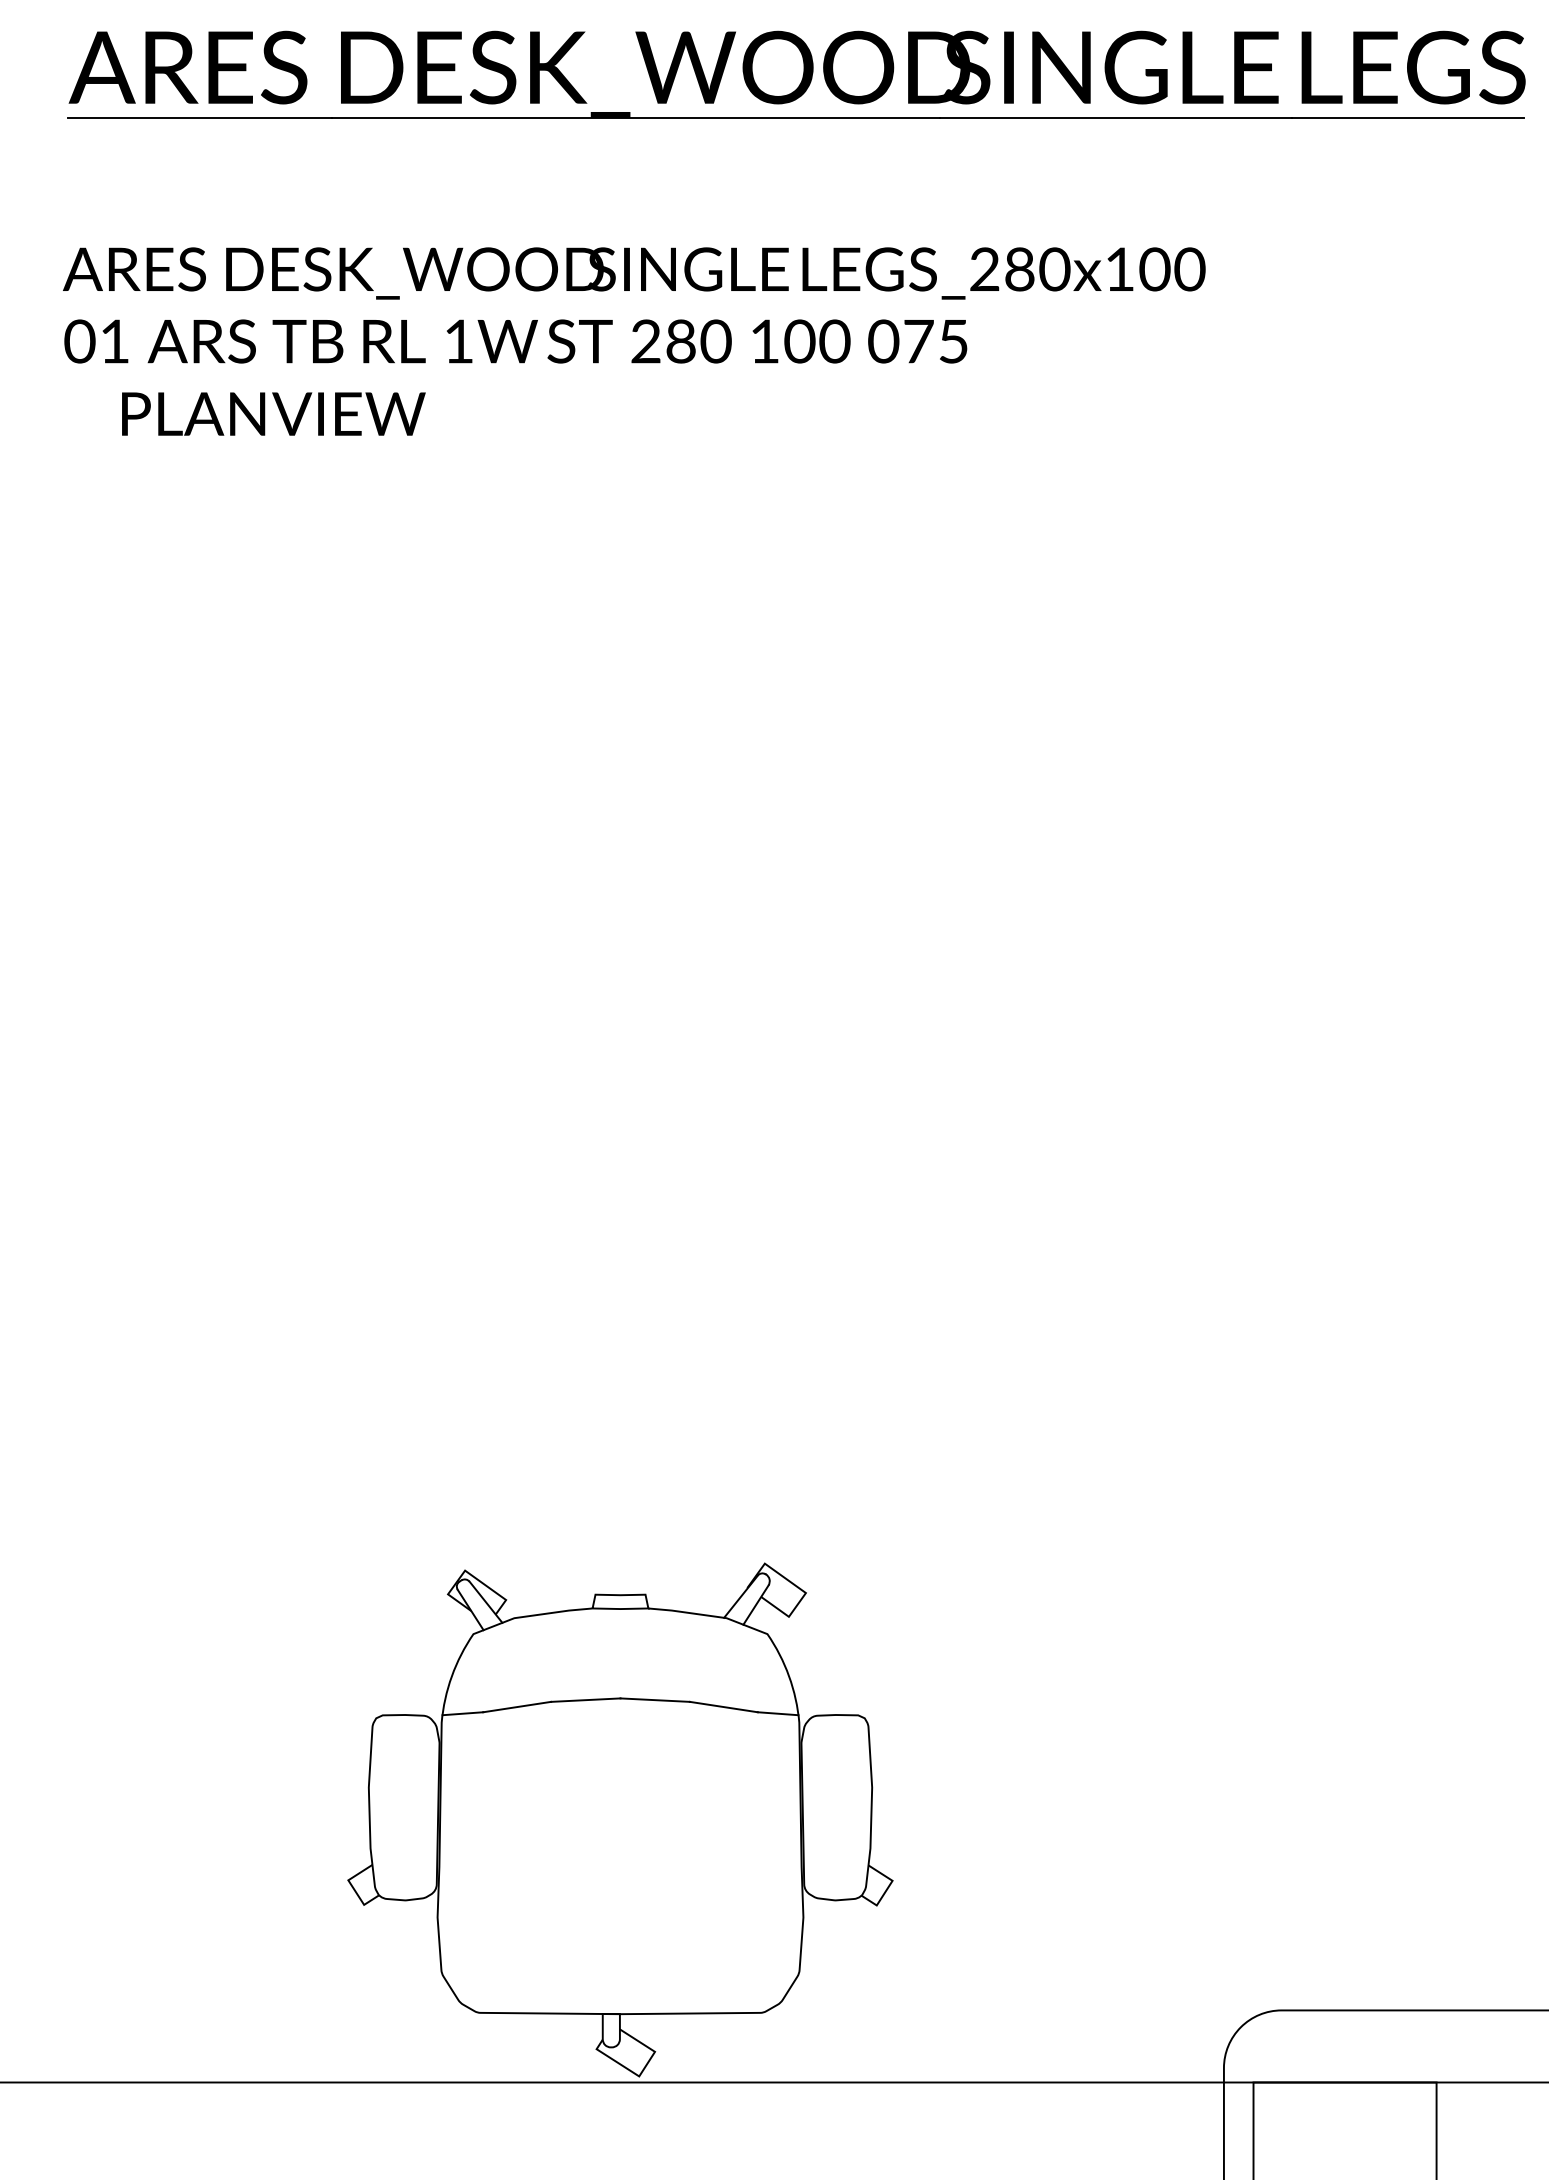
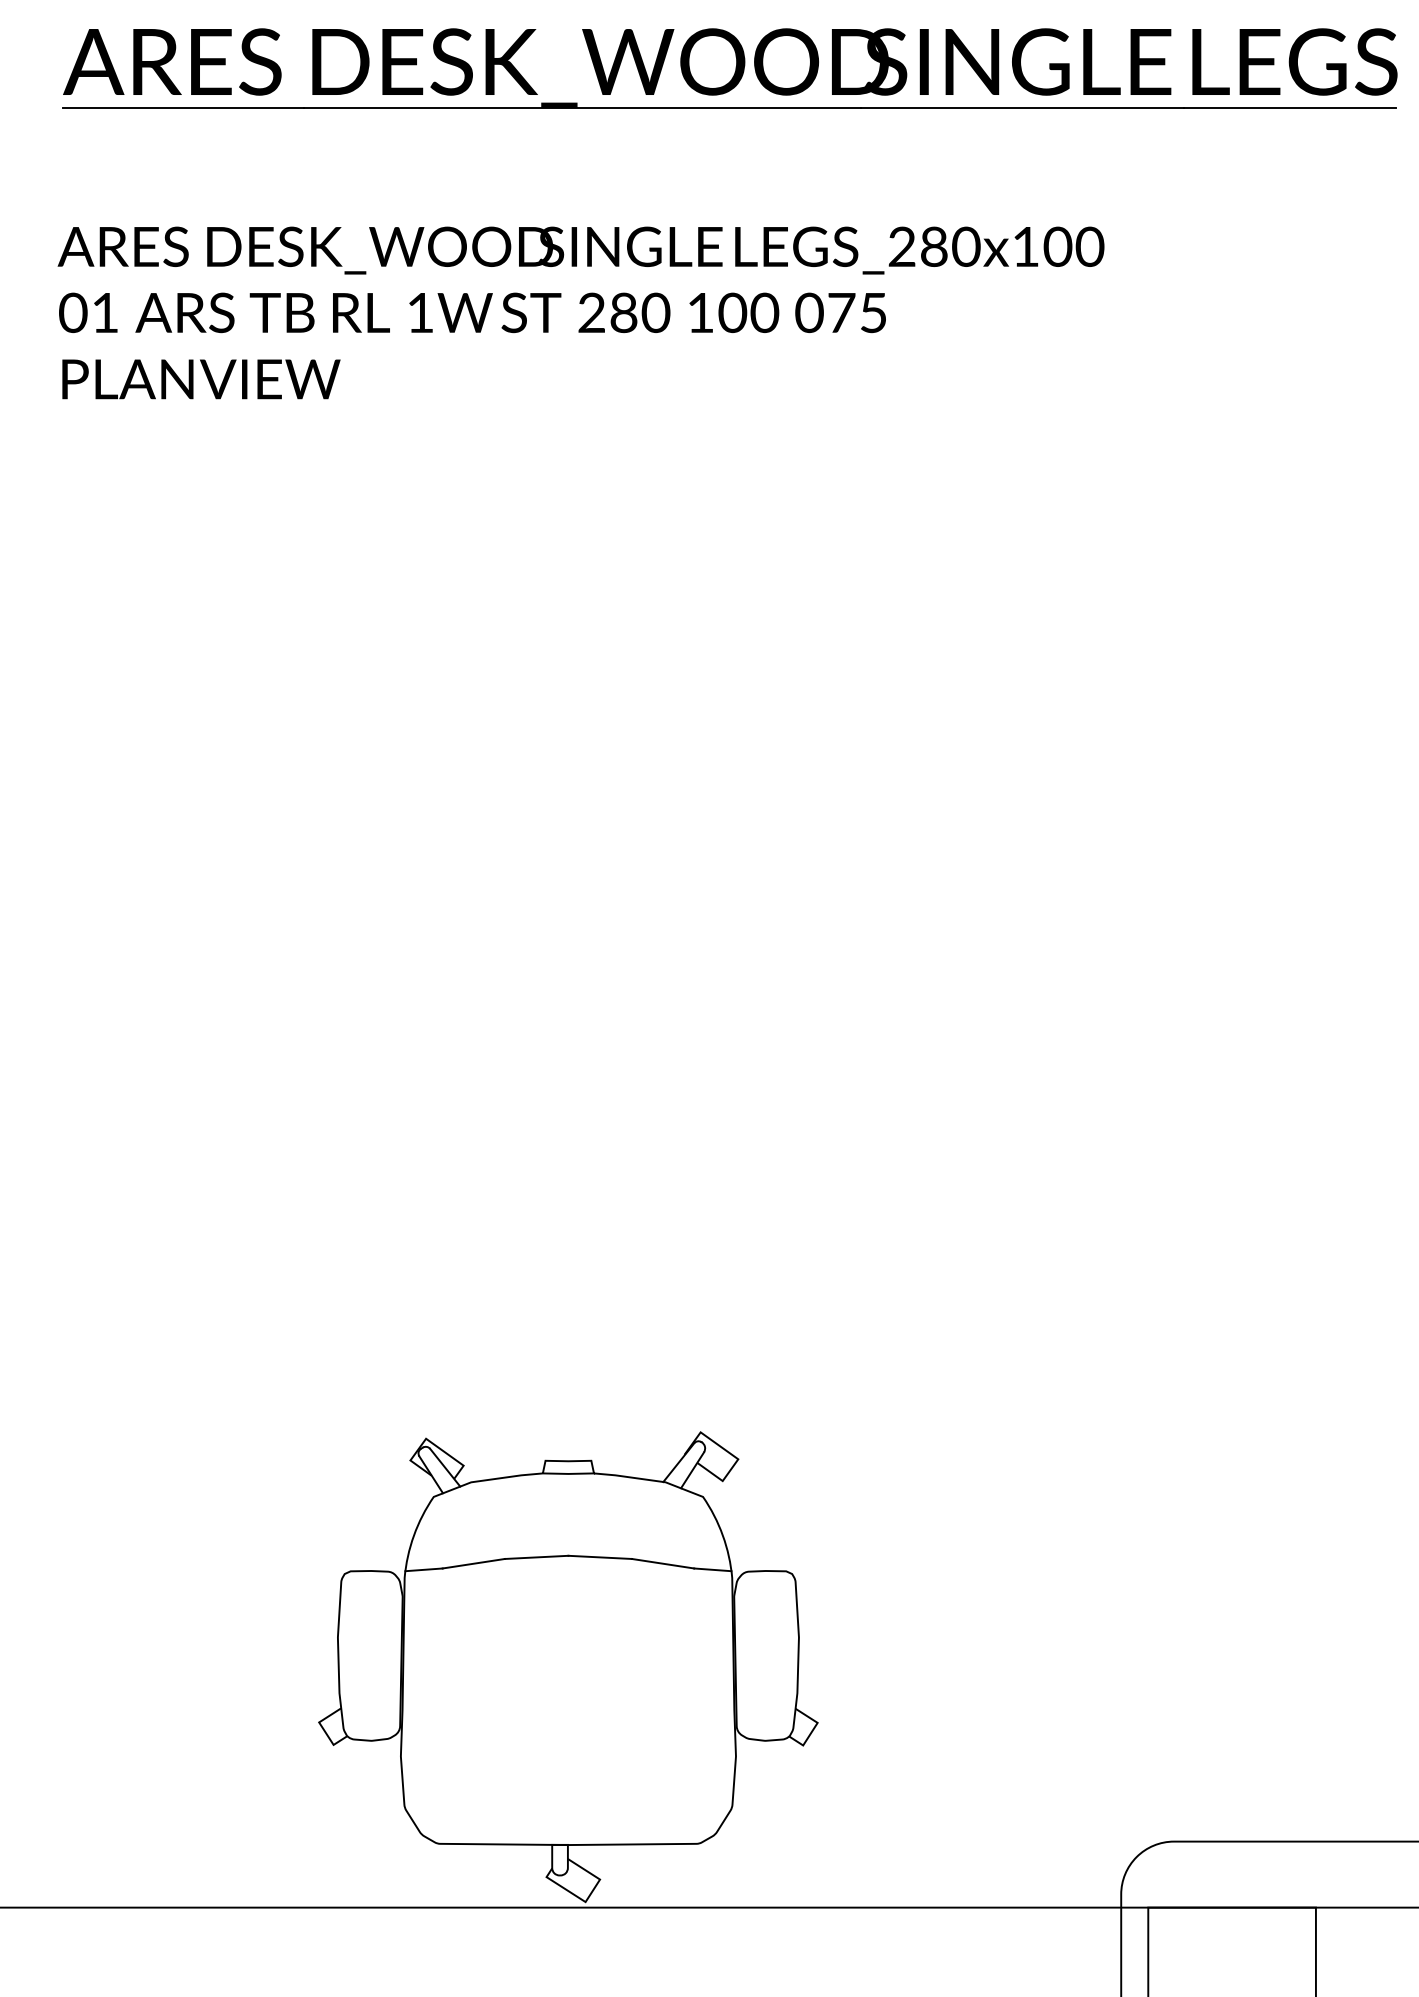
text: (273, 413) -> (201, 378), moved

